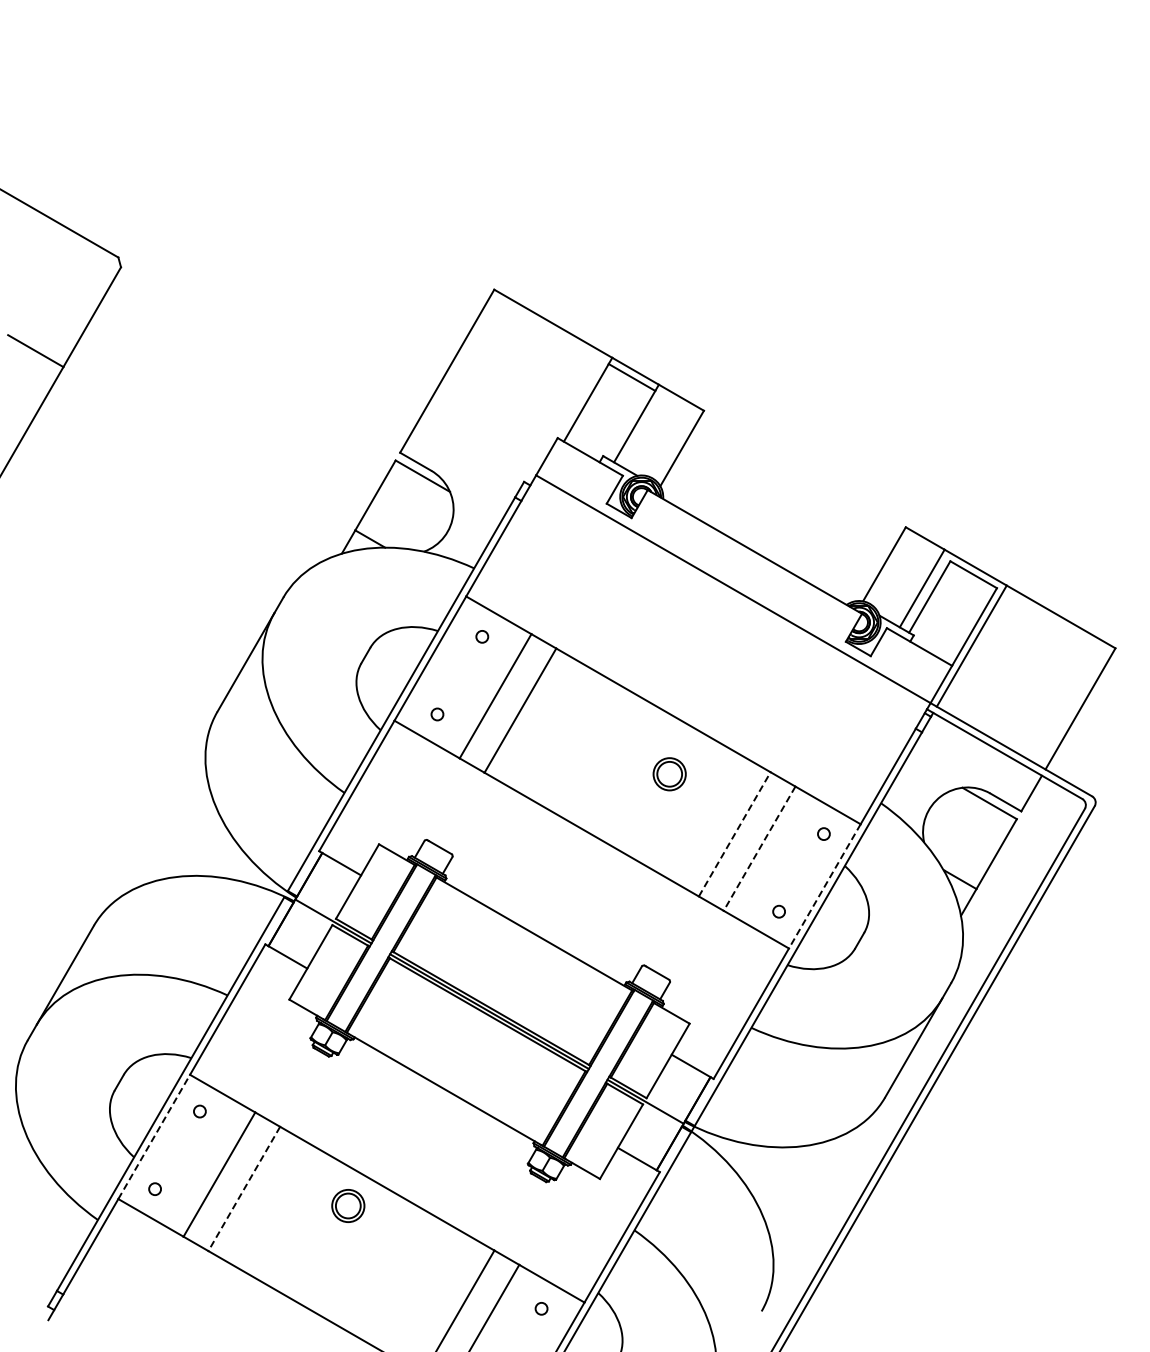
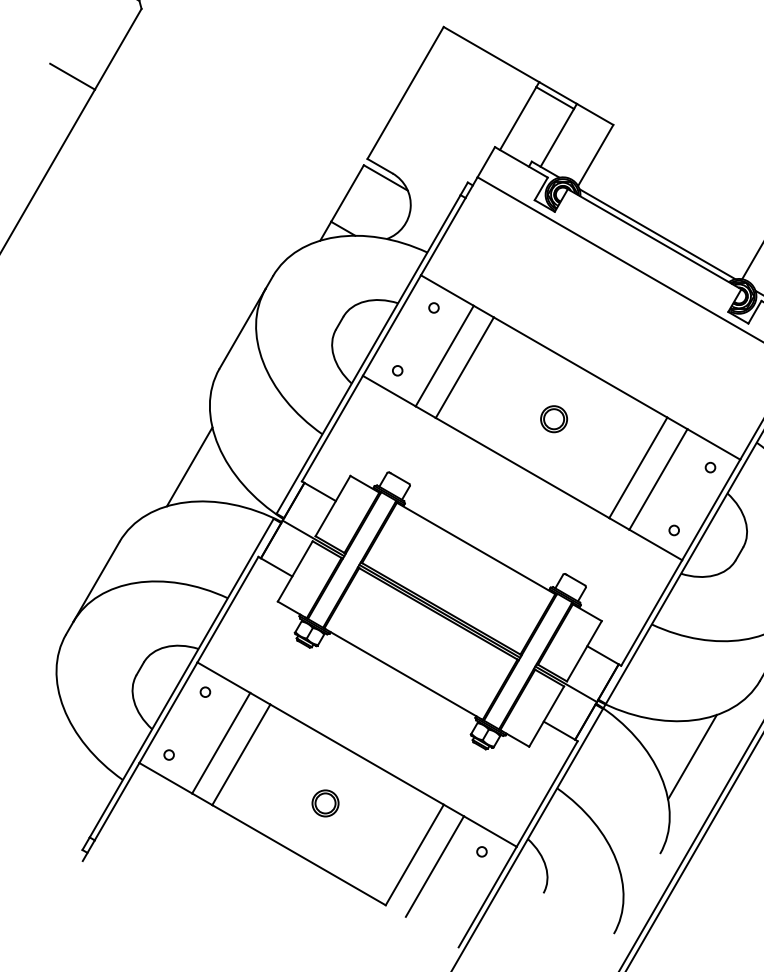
line: (758, 545) -> (657, 234), added
part: (669, 774) -> (553, 419), moved
line: (180, 832) -> (189, 466), added
line: (734, 834) -> (638, 467), dashed -> solid
line: (759, 848) -> (658, 479), dashed -> solid
line: (824, 886) -> (710, 510), dashed -> solid
line: (154, 1136) -> (168, 712), dashed -> solid
line: (244, 1188) -> (241, 754), dashed -> solid
line: (801, 1191) -> (692, 756), added
part: (348, 1205) -> (325, 803), moved

